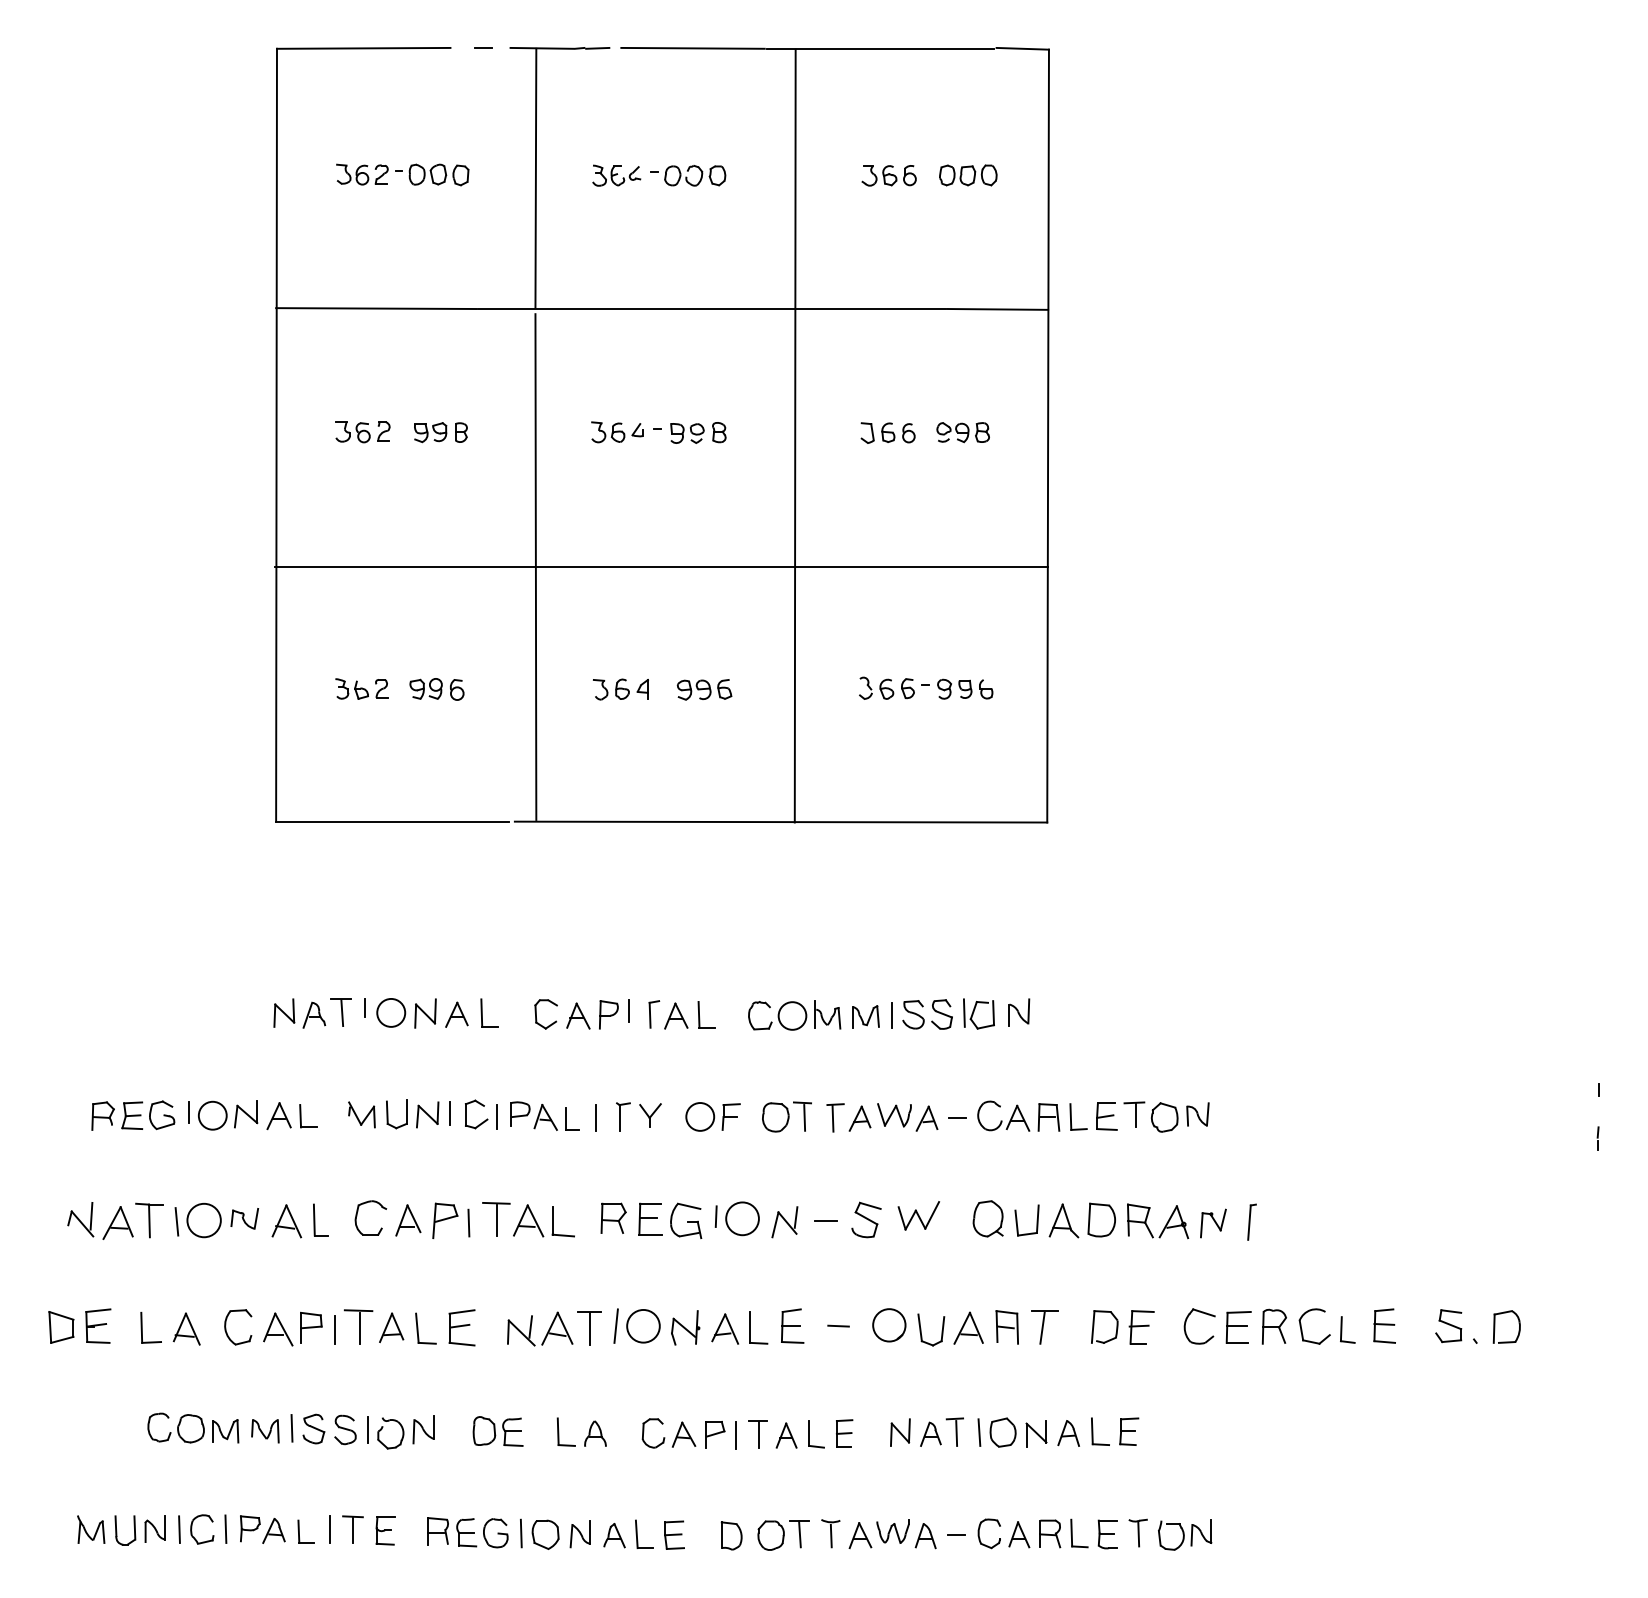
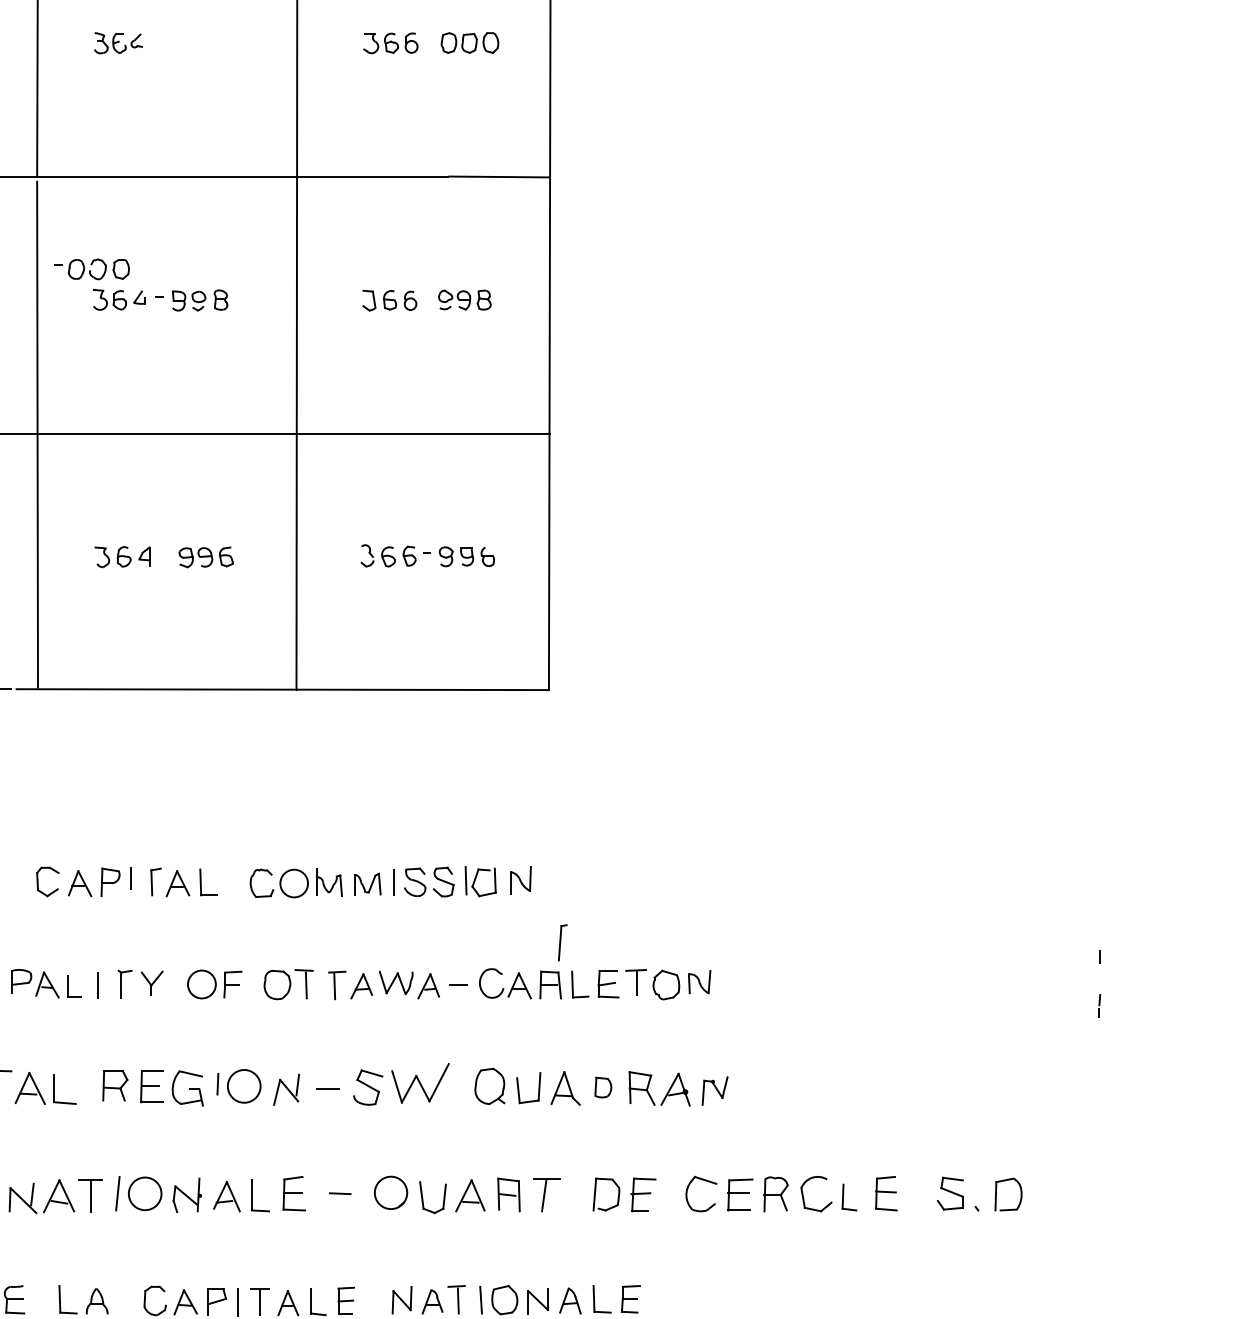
part: (688, 175) -> (92, 269), moved
part: (918, 1215) -> (420, 1083), size x1.4
part: (1101, 1219) -> (603, 1087), size x0.6
part: (1251, 1221) -> (562, 942), moved

